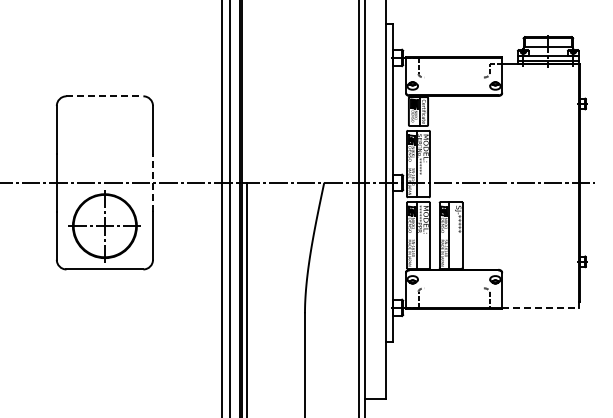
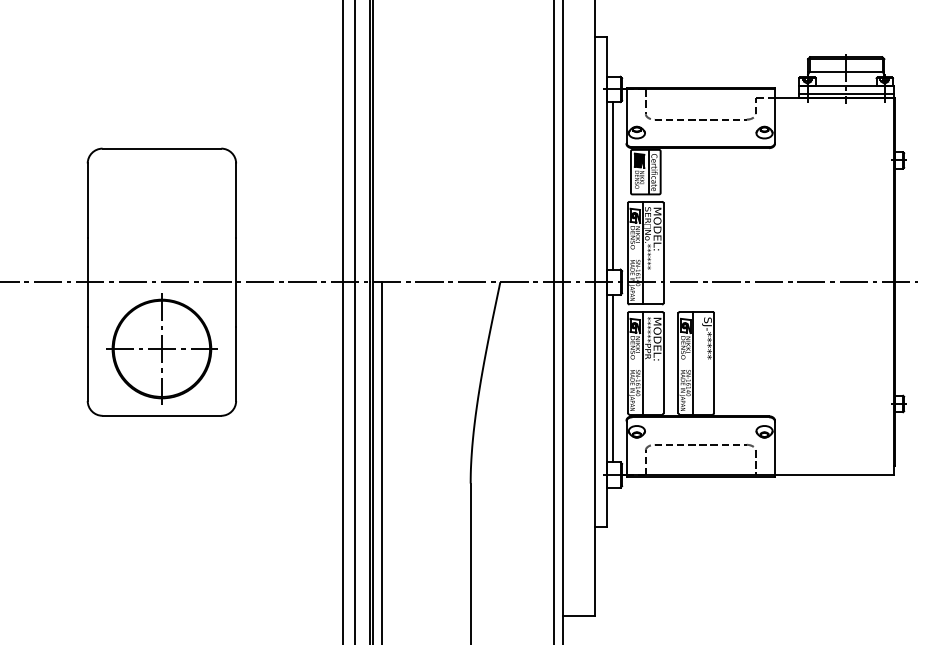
line: (453, 77) -> (699, 119), added
line: (105, 96) -> (162, 148), dashed -> solid
line: (397, 120) -> (613, 185), added
line: (153, 182) -> (236, 281), dashed -> solid
line: (397, 245) -> (613, 378), added
line: (453, 288) -> (699, 445), added
line: (541, 307) -> (835, 474), dashed -> solid

